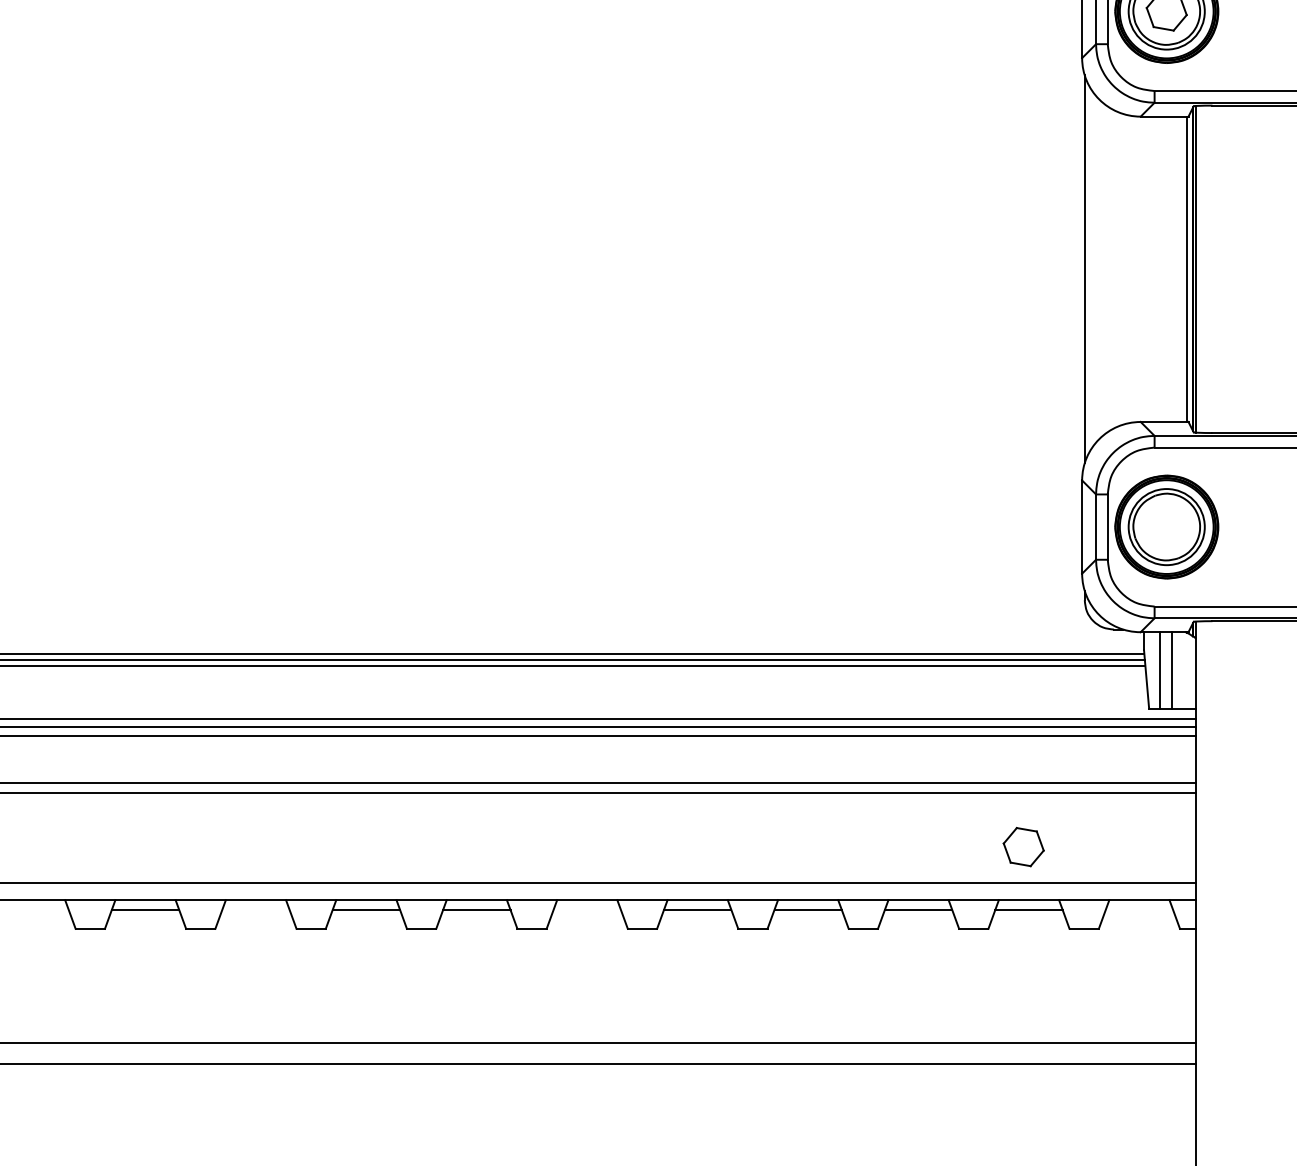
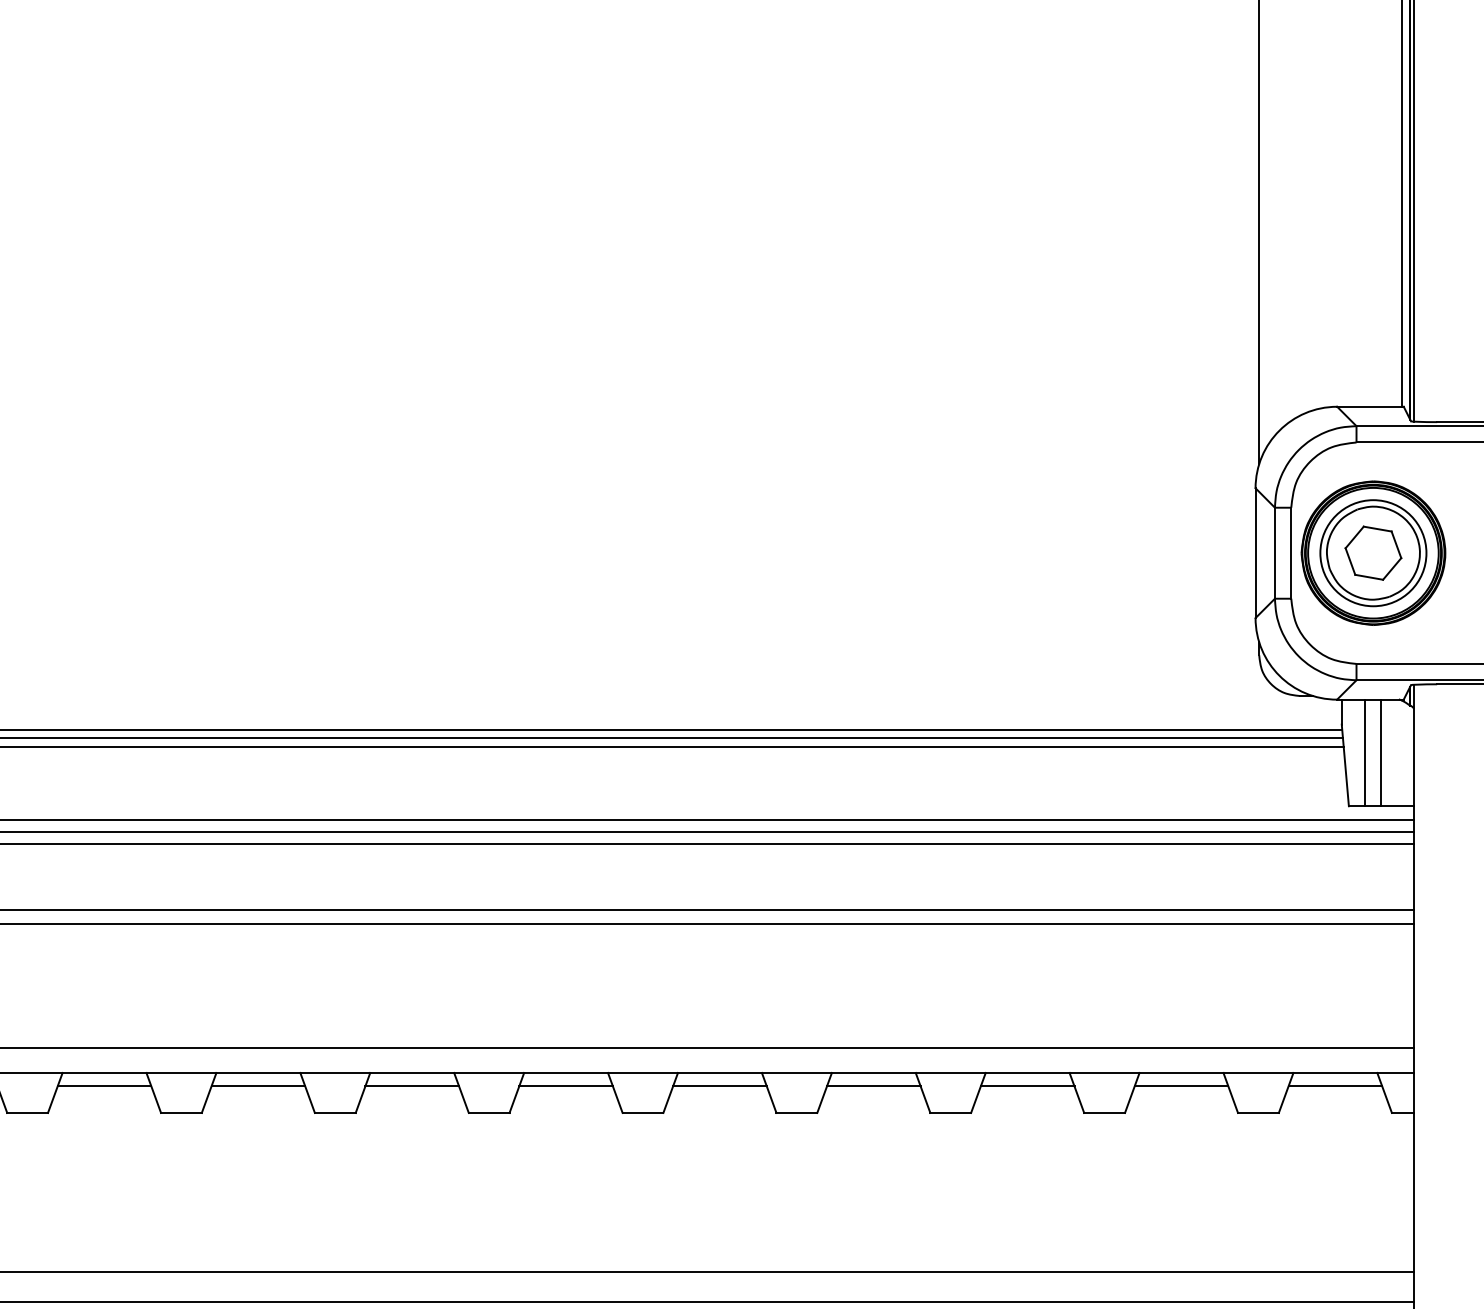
part: (1023, 847) -> (1373, 553), moved
line: (255, 909) -> (103, 1085), added
line: (586, 909) -> (565, 1085), added
line: (1139, 909) -> (1335, 1085), added

